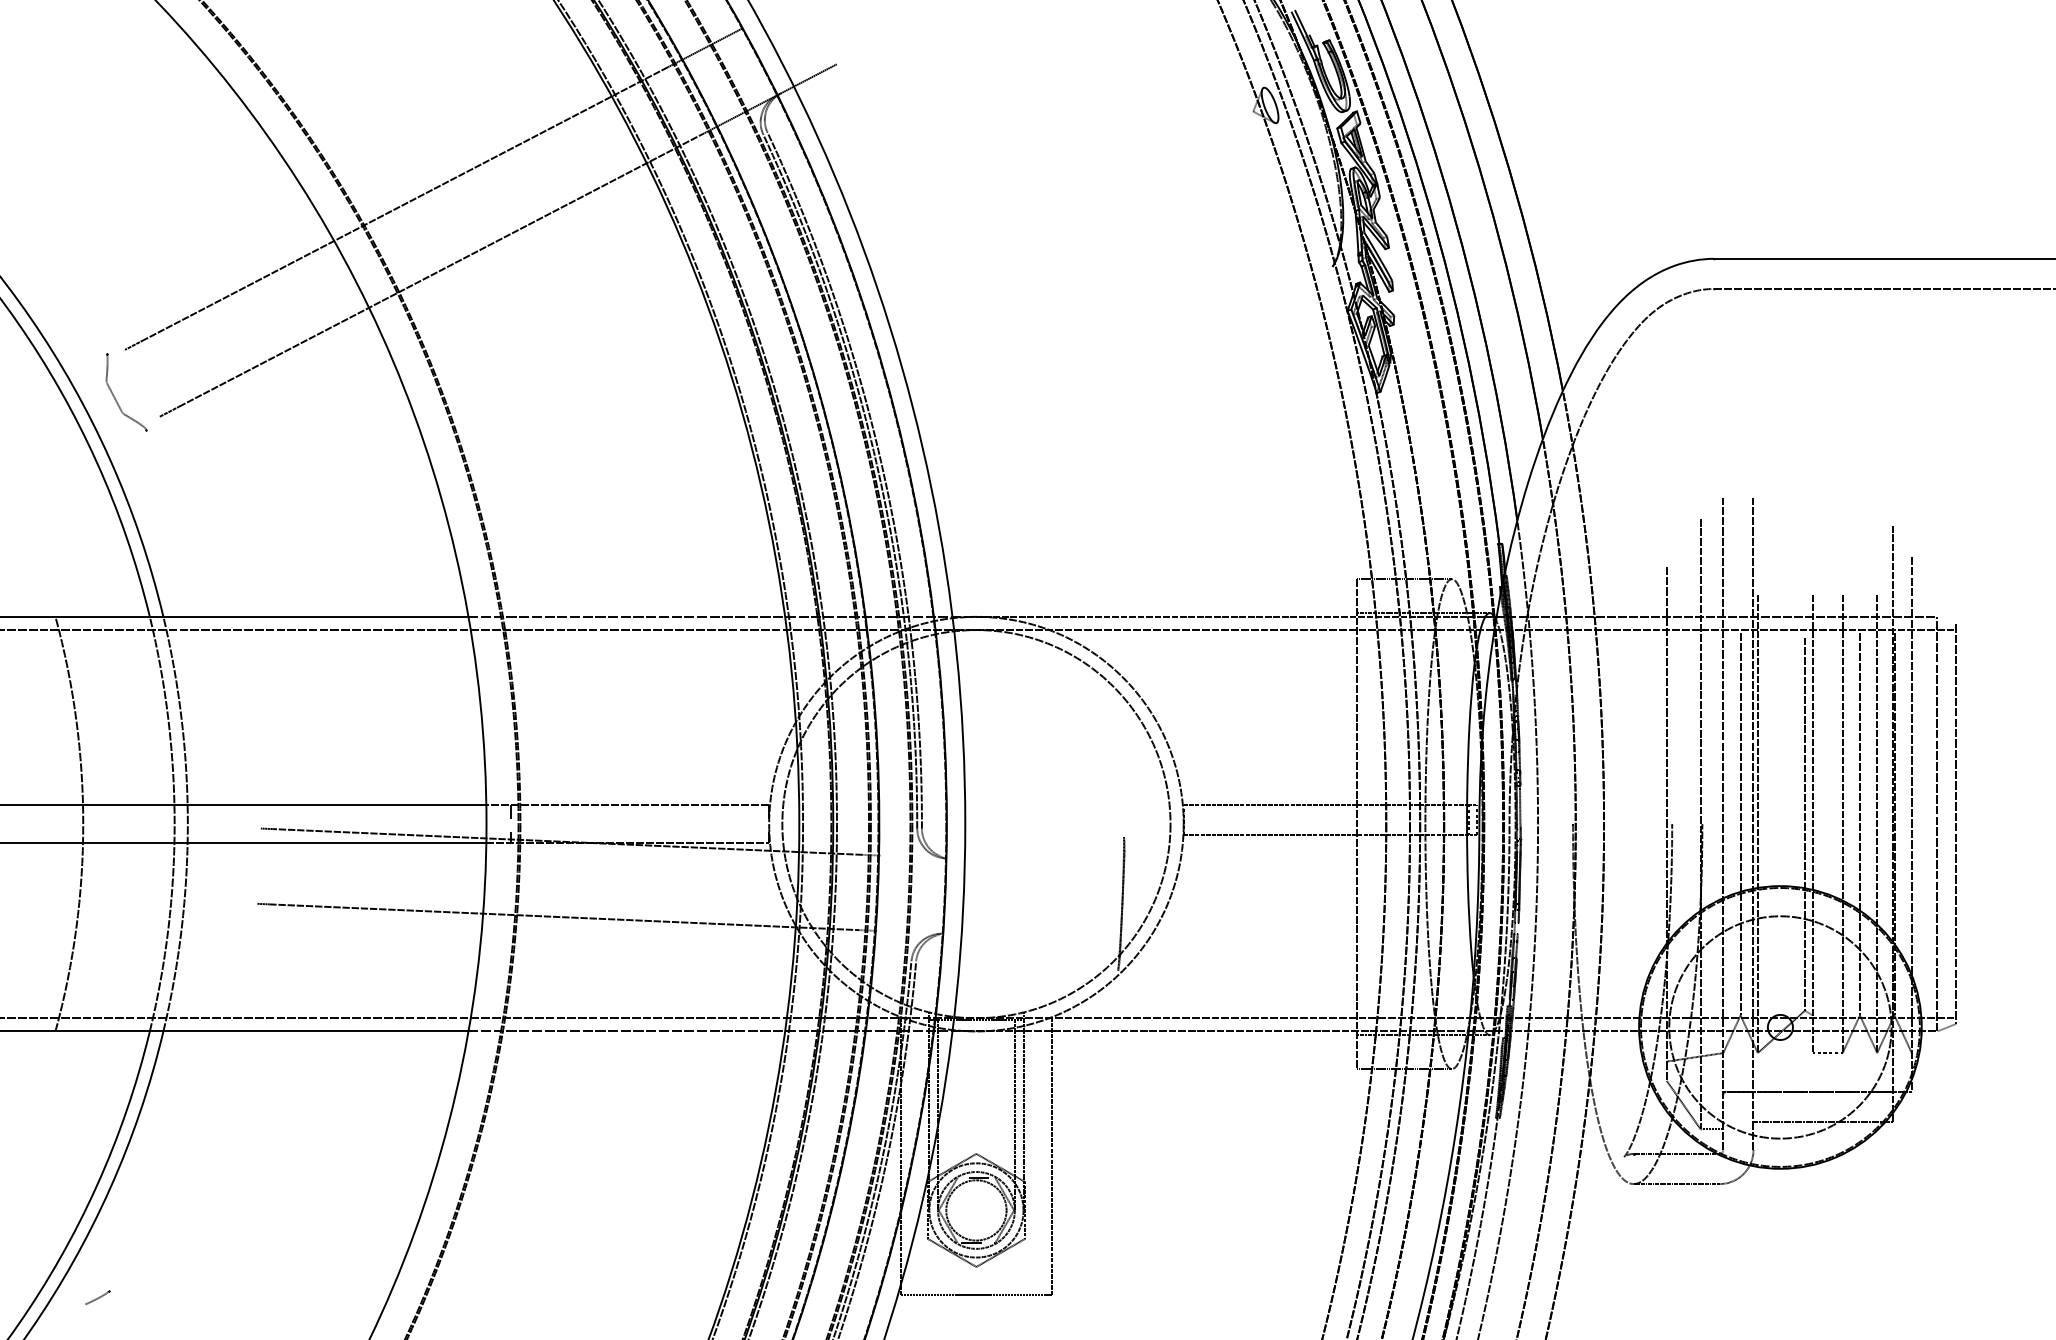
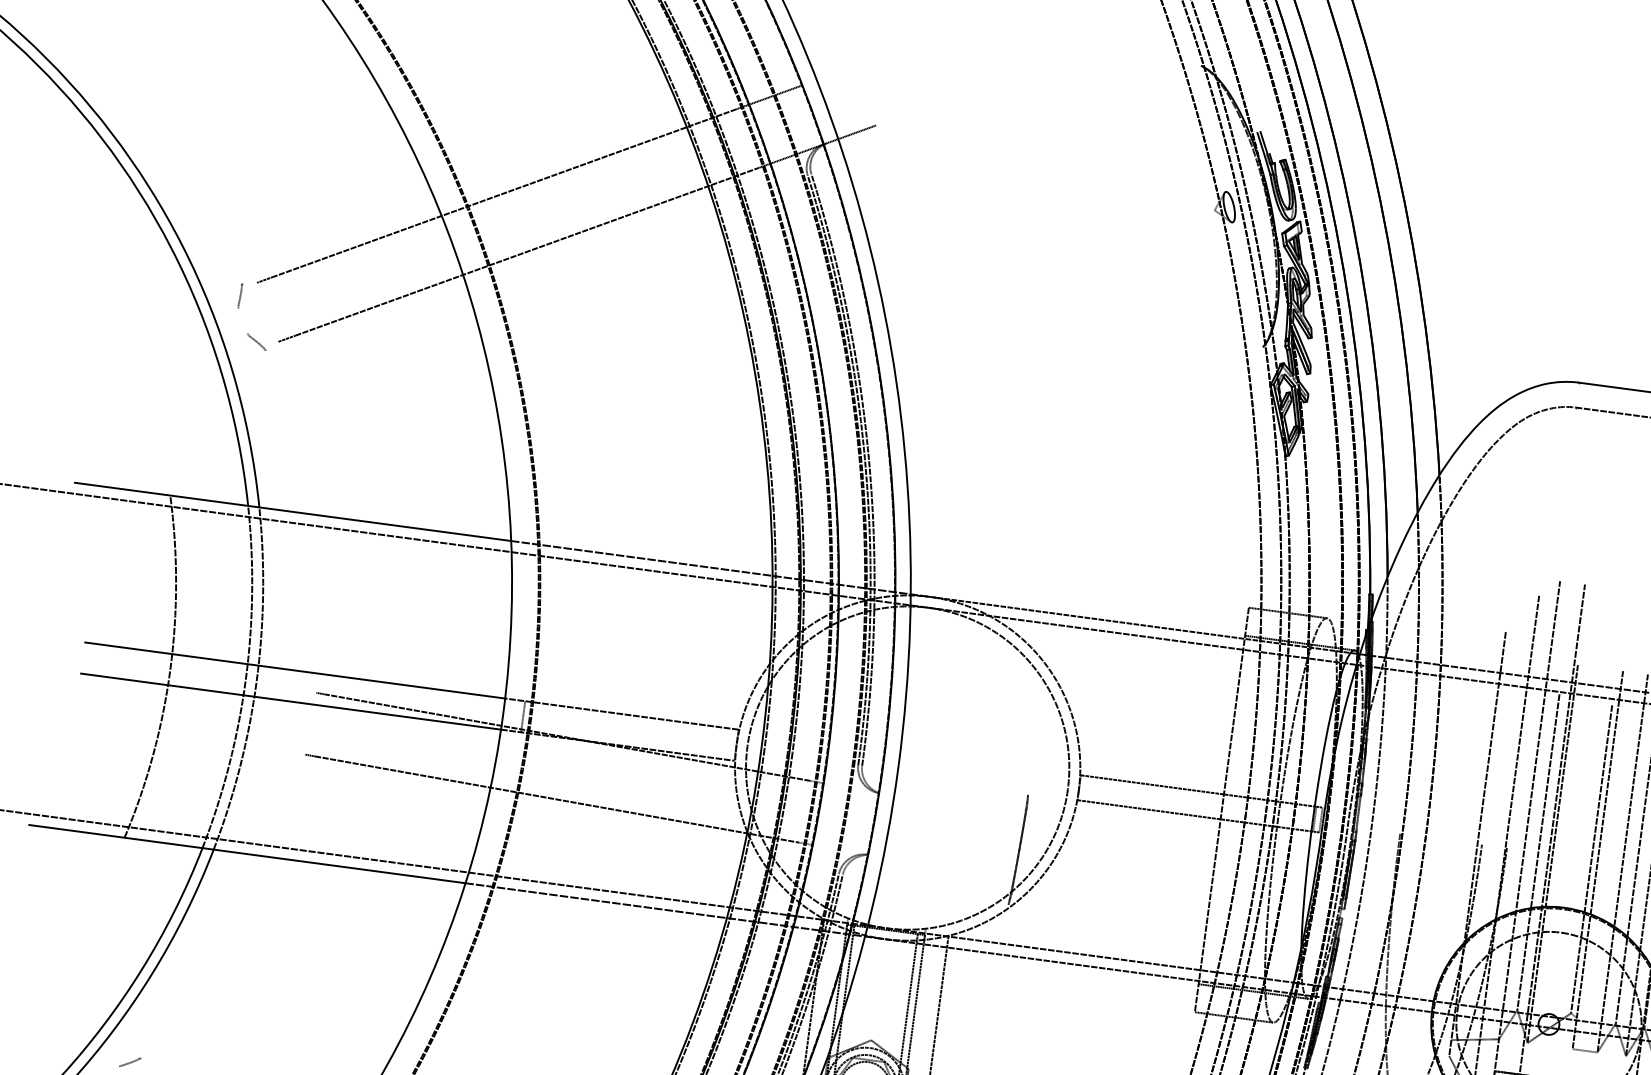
line: (114, 397) -> (243, 320), removed

